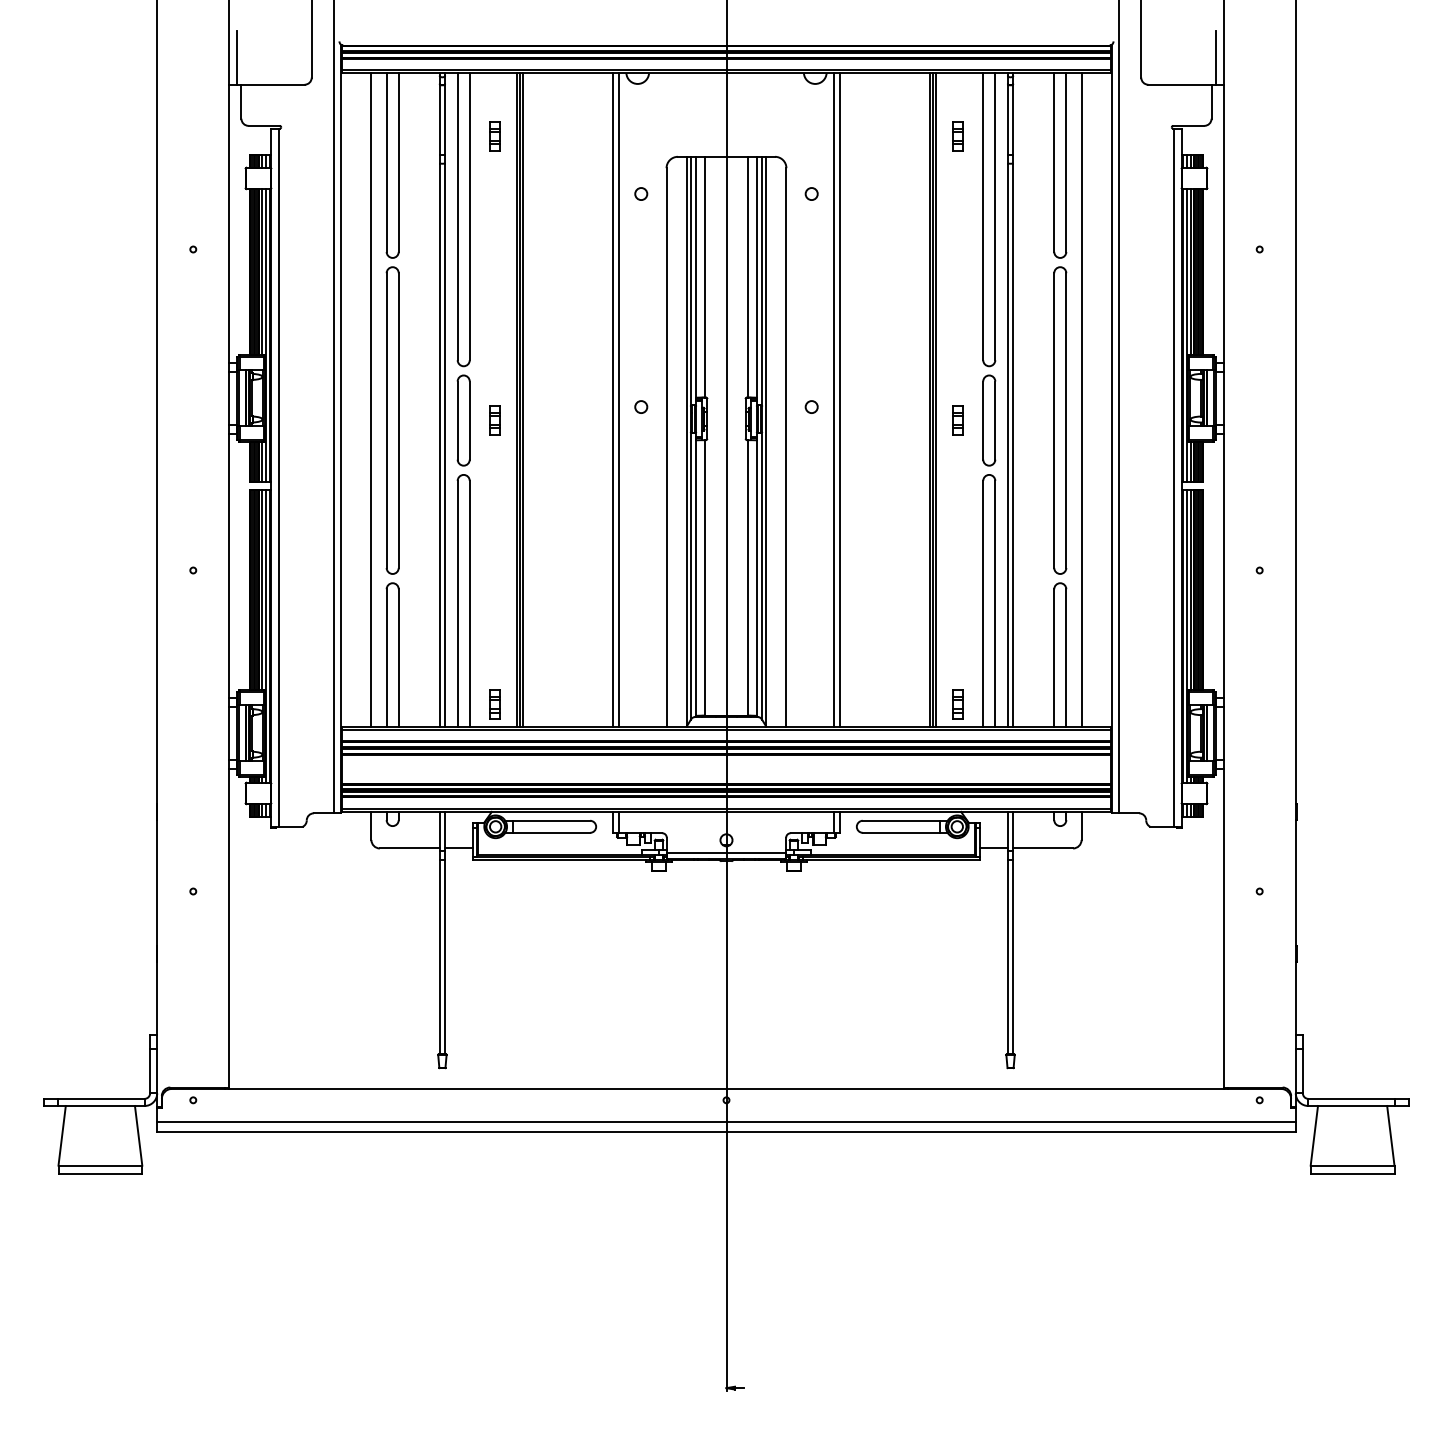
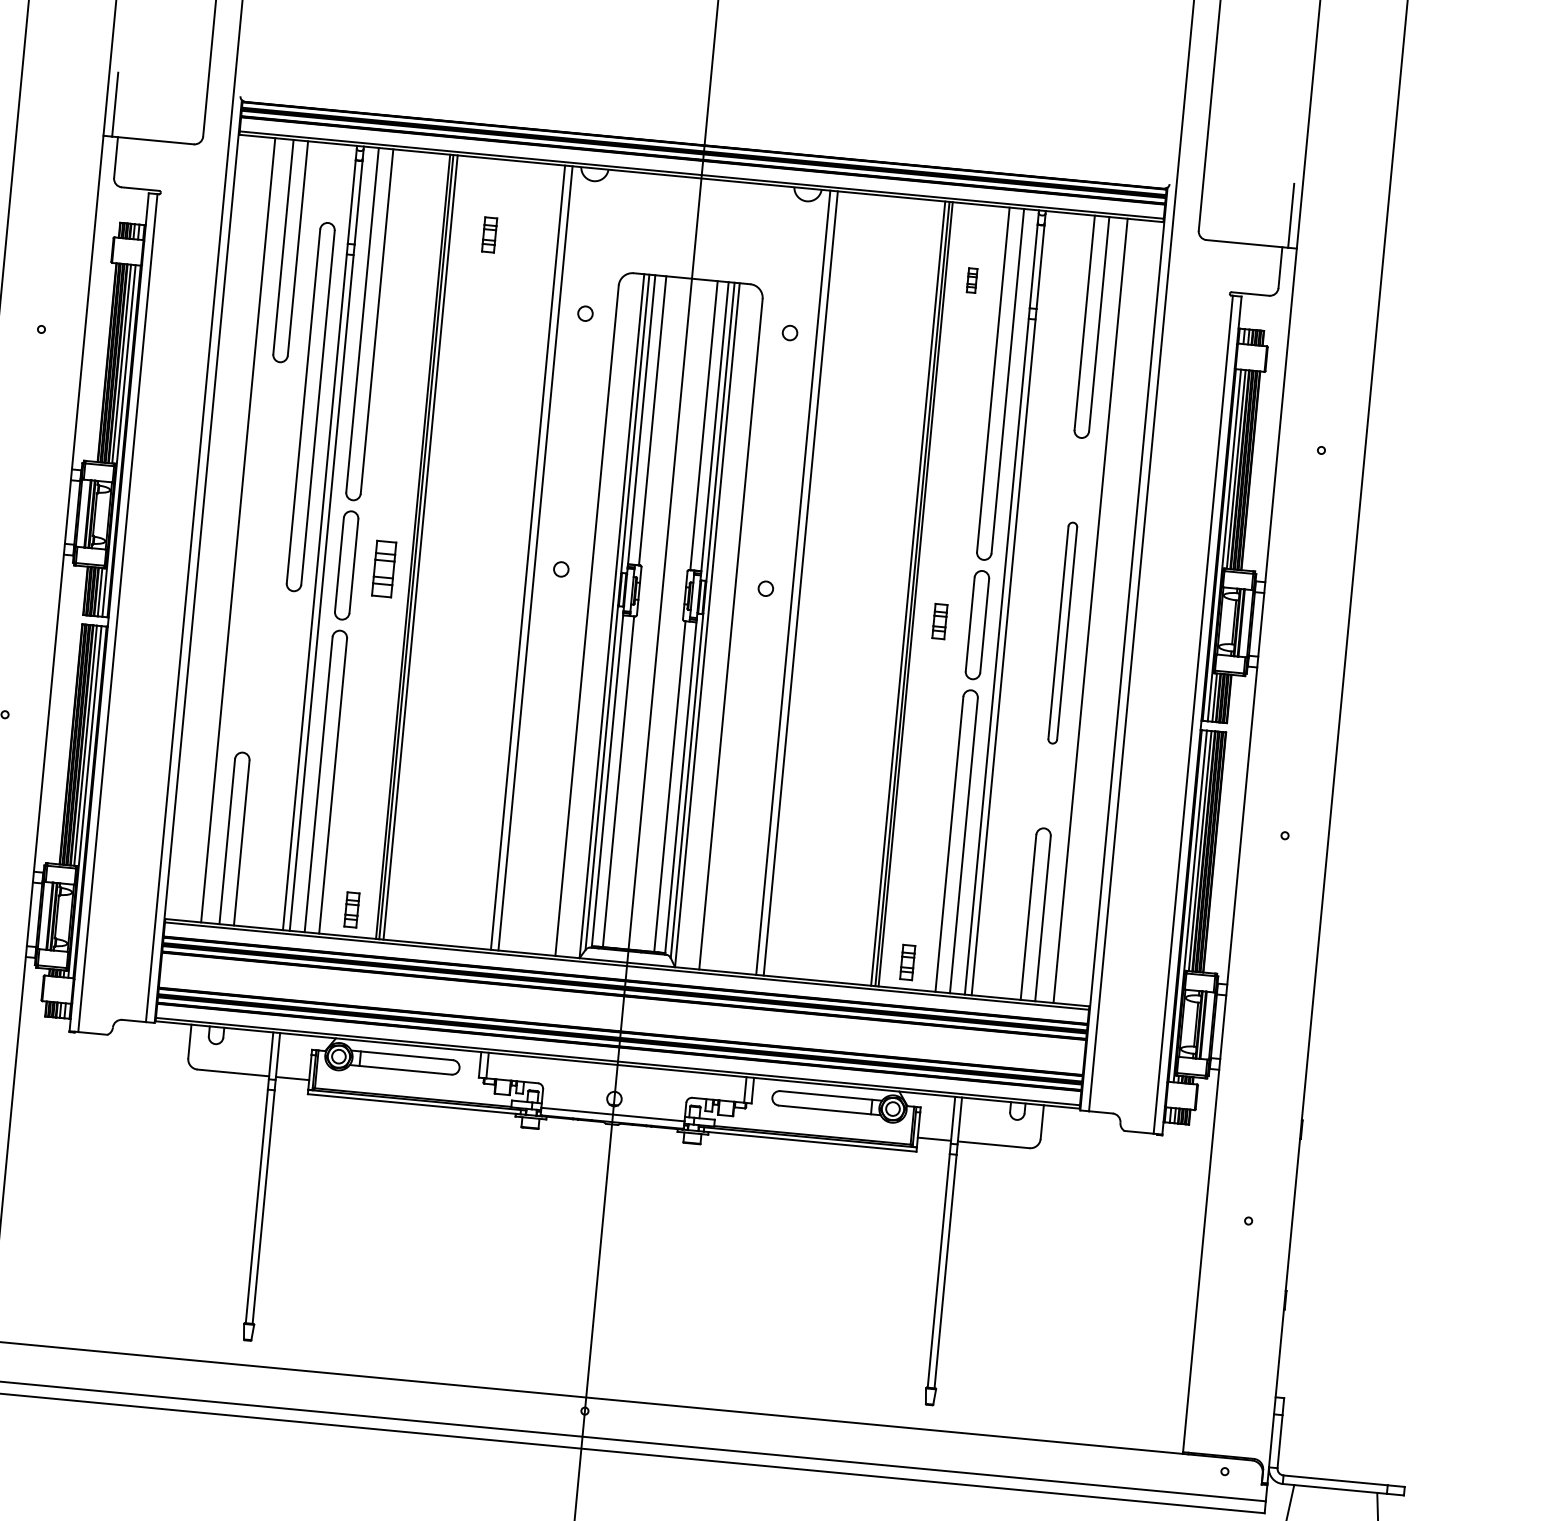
part: (494, 136) -> (489, 234), moved
part: (957, 136) -> (971, 280), size x0.7
part: (392, 420) -> (310, 406), moved
part: (494, 420) -> (383, 568), size x1.6
part: (1060, 420) -> (1062, 633), size x0.6

